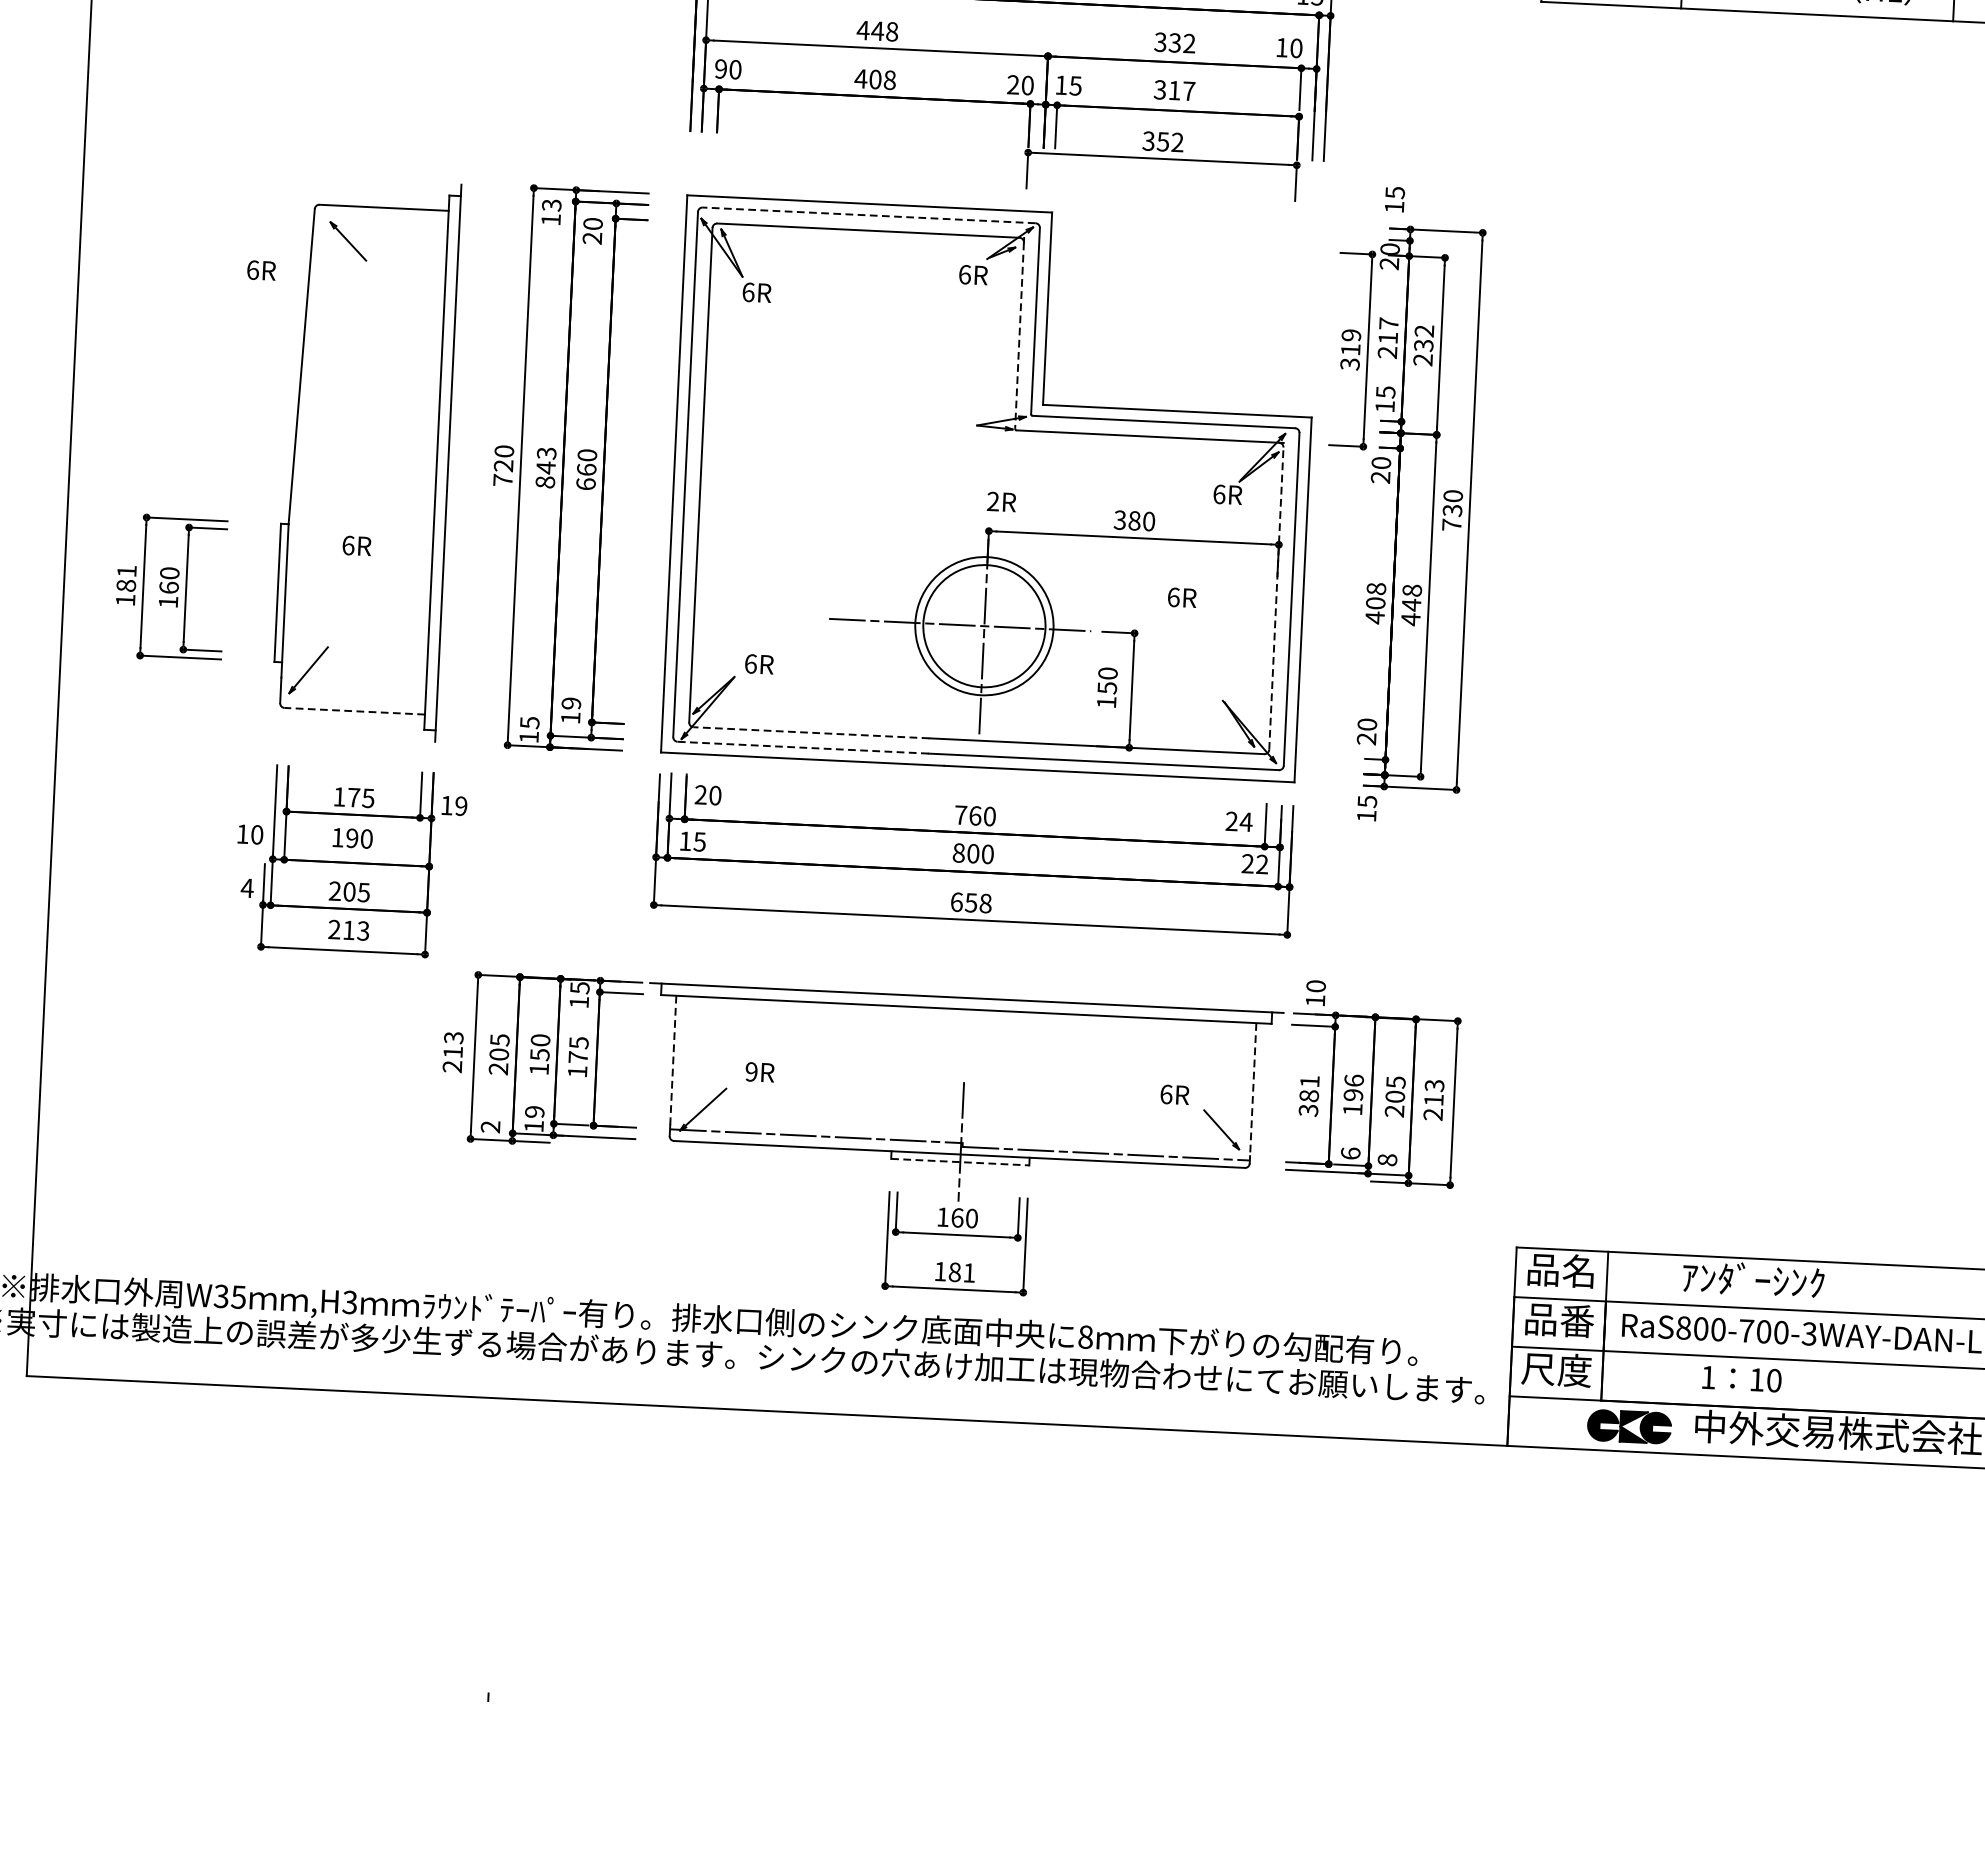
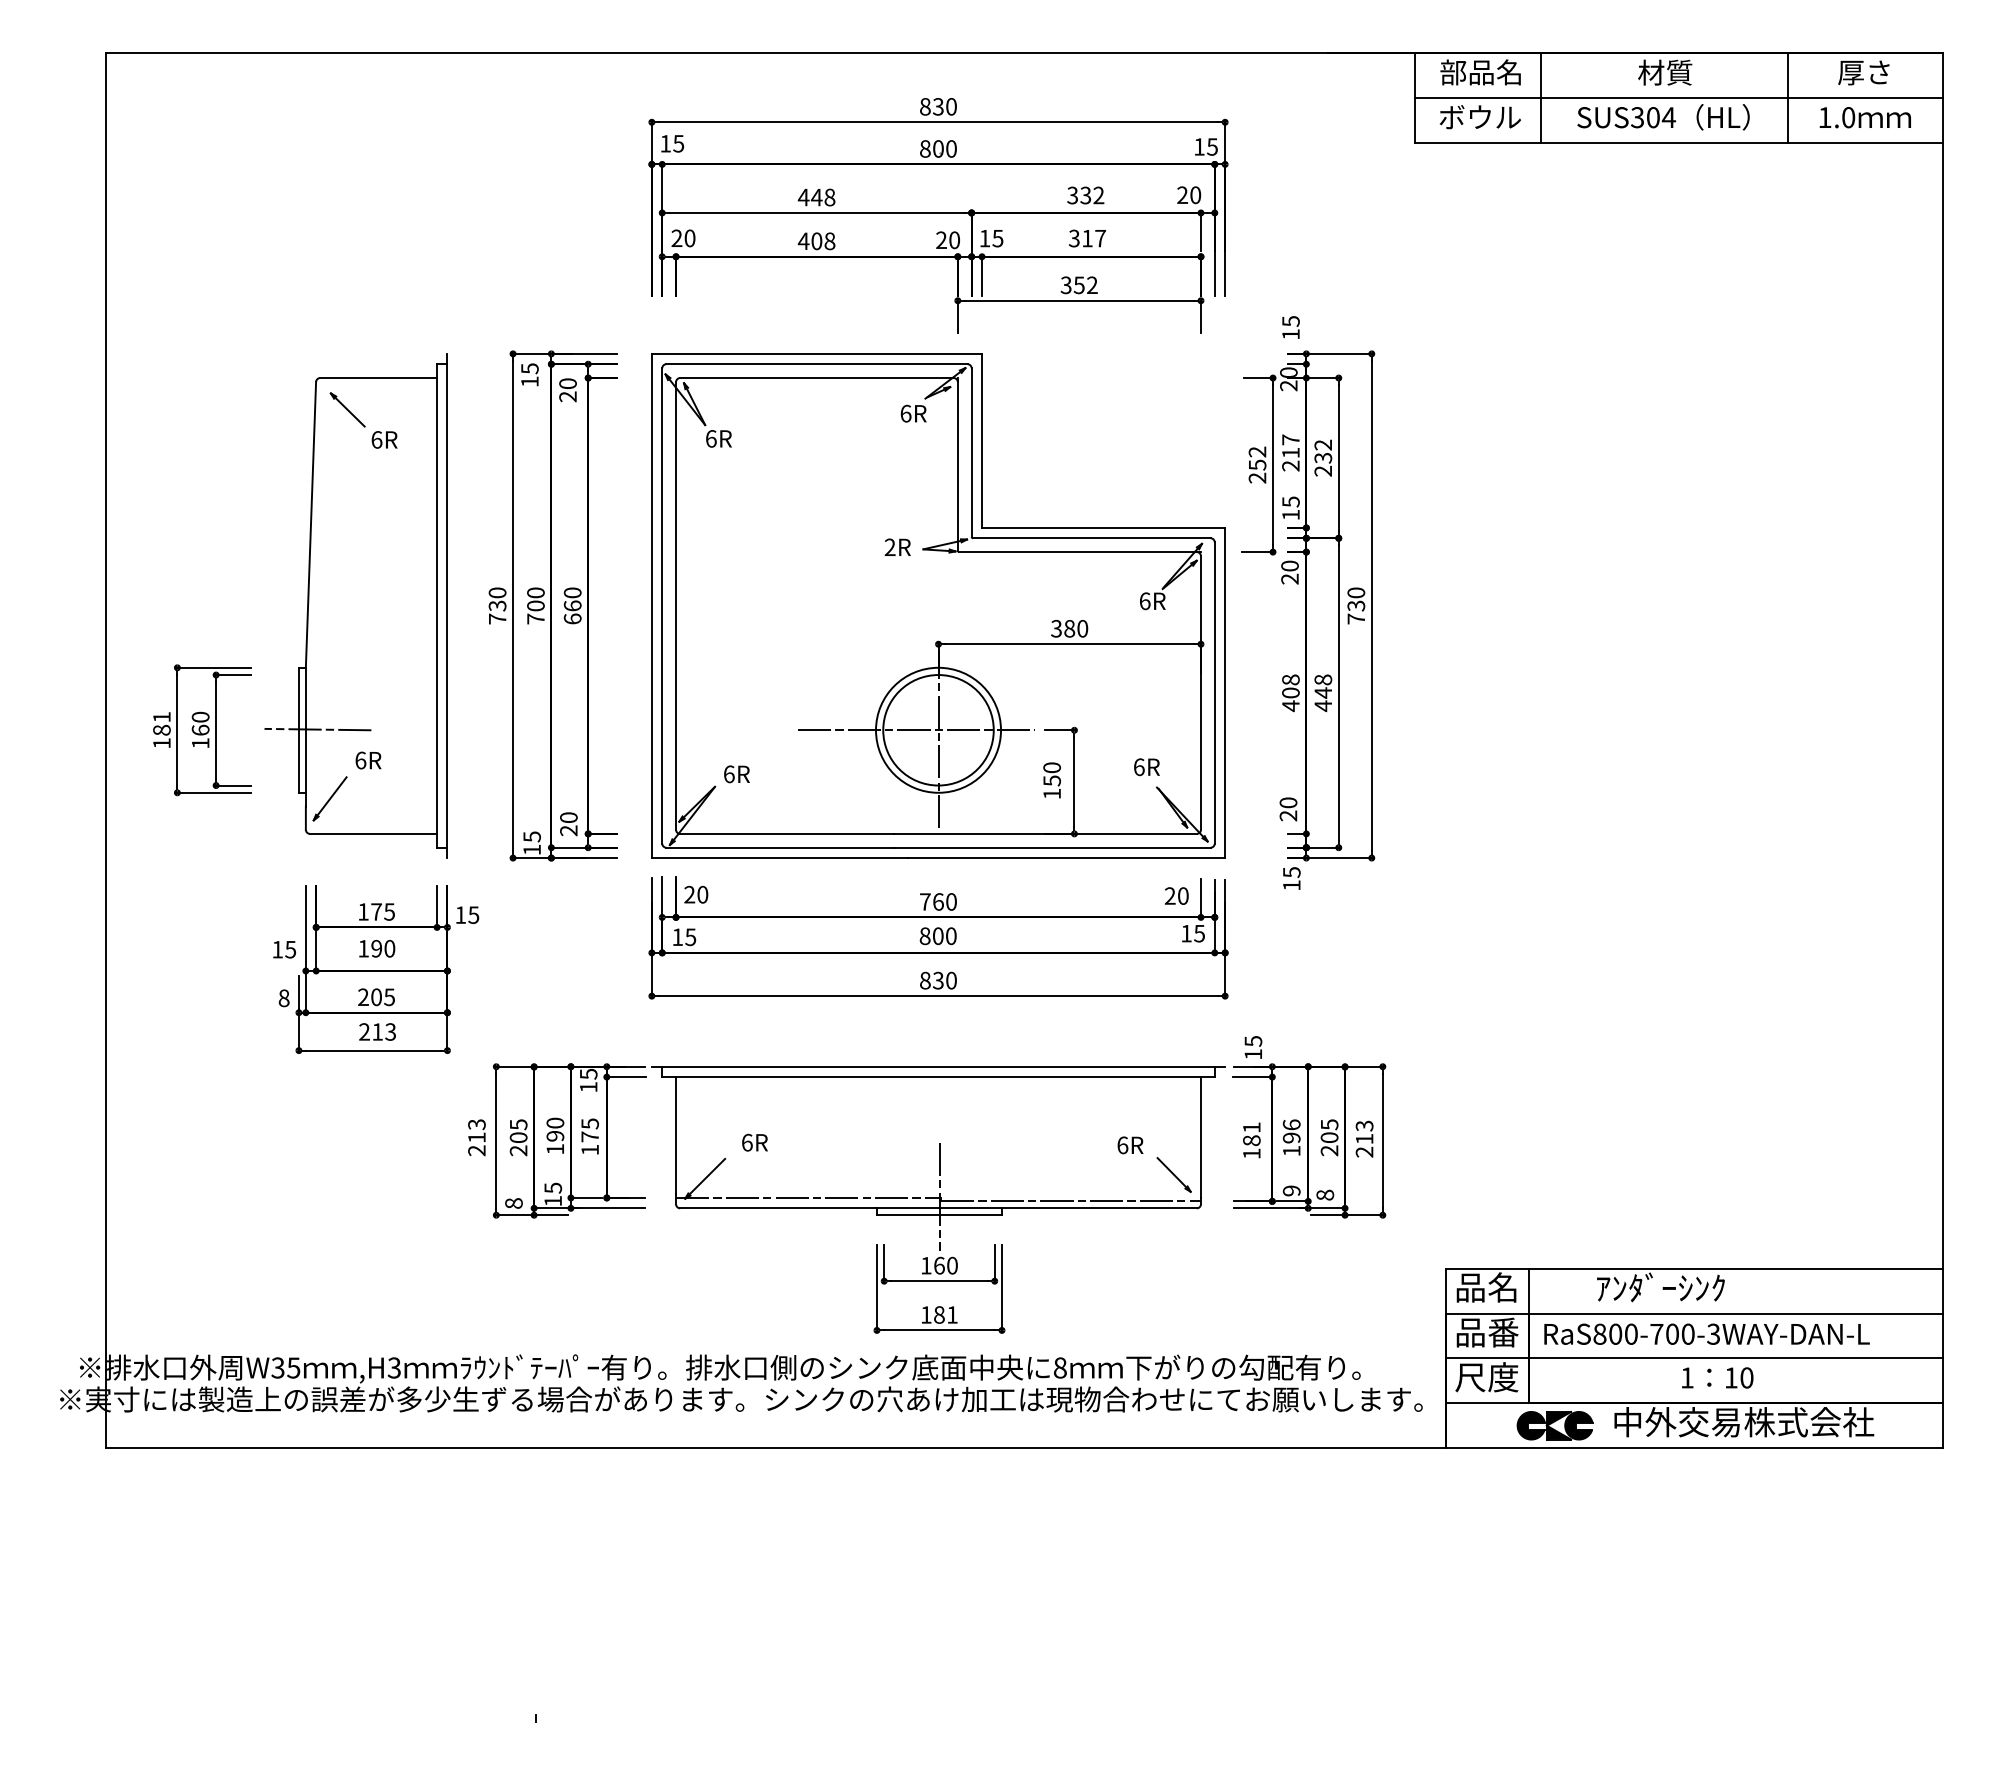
text: (1281, 46) -> (1182, 194), 10 -> 20
text: (720, 69) -> (676, 238), 90 -> 20
text: (551, 205) -> (529, 368), 13 -> 15
line: (868, 215) -> (816, 364), dashed -> solid
text: (261, 270) -> (384, 439), moved
line: (1019, 335) -> (957, 466), dashed -> solid
text: (1350, 349) -> (1257, 464), 319 -> 252
text: (503, 465) -> (497, 605), 720 -> 730
text: (545, 467) -> (535, 605), 843 -> 700
text: (1001, 500) -> (897, 546), moved
text: (356, 545) -> (368, 760), moved
line: (298, 592) -> (317, 729), added
text: (1181, 598) -> (1146, 767), moved
line: (1275, 599) -> (1200, 693), dashed -> solid
line: (354, 710) -> (373, 833), dashed -> solid
text: (570, 711) -> (568, 824), 19 -> 20
line: (811, 732) -> (786, 833), dashed -> solid
line: (803, 747) -> (780, 847), dashed -> solid
text: (460, 805) -> (473, 914), 19 -> 15
text: (1246, 821) -> (1183, 895), 24 -> 20
text: (256, 834) -> (290, 949), 10 -> 15
text: (1254, 863) -> (1192, 933), 22 -> 15
text: (246, 888) -> (283, 998), 4 -> 8
text: (971, 902) -> (938, 980), 658 -> 830
text: (1316, 986) -> (1253, 1041), 10 -> 15
text: (540, 1055) -> (555, 1136), 150 -> 190
line: (673, 1060) -> (676, 1135), dashed -> solid
text: (750, 1071) -> (746, 1142), 9R -> 6R
line: (1252, 1089) -> (1200, 1137), dashed -> solid
text: (1308, 1110) -> (1251, 1153), 381 -> 181
text: (534, 1111) -> (552, 1187), 19 -> 15
text: (490, 1126) -> (513, 1203), 2 -> 8
text: (1350, 1153) -> (1291, 1190), 6 -> 9
line: (960, 1162) -> (939, 1215), dashed -> solid
text: (1741, 1378) -> (1717, 1377), moved

